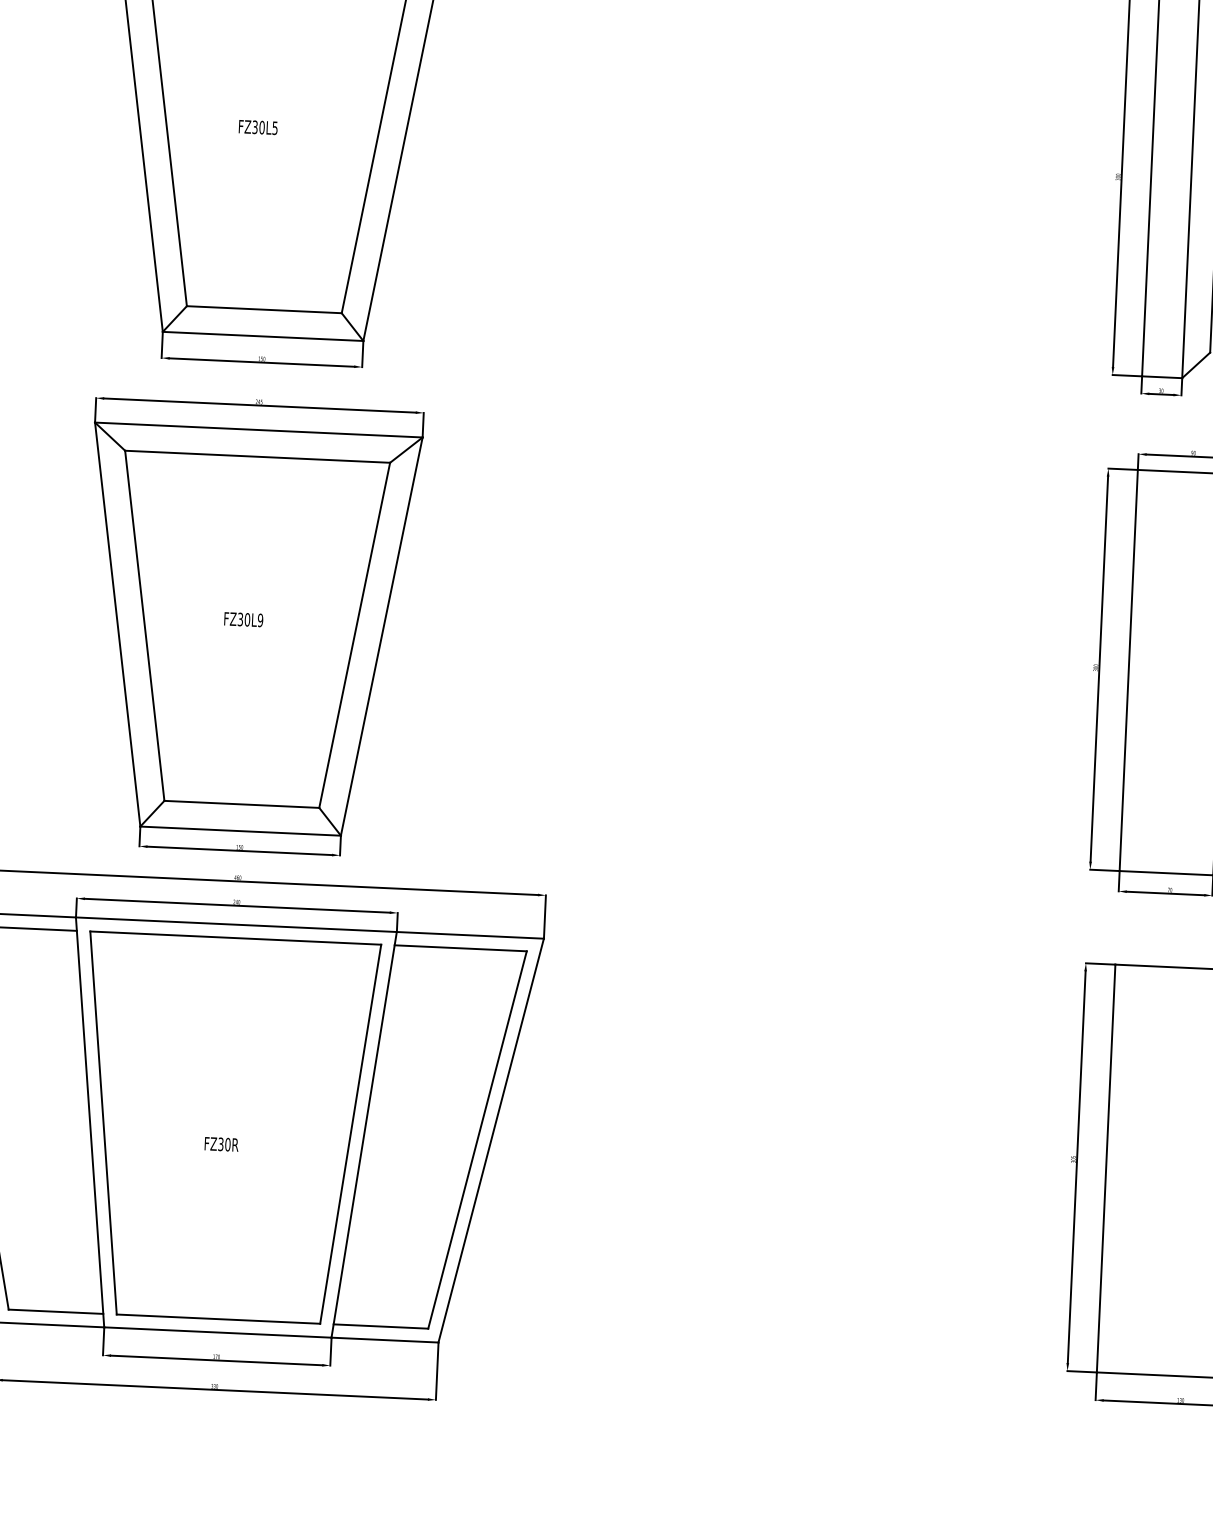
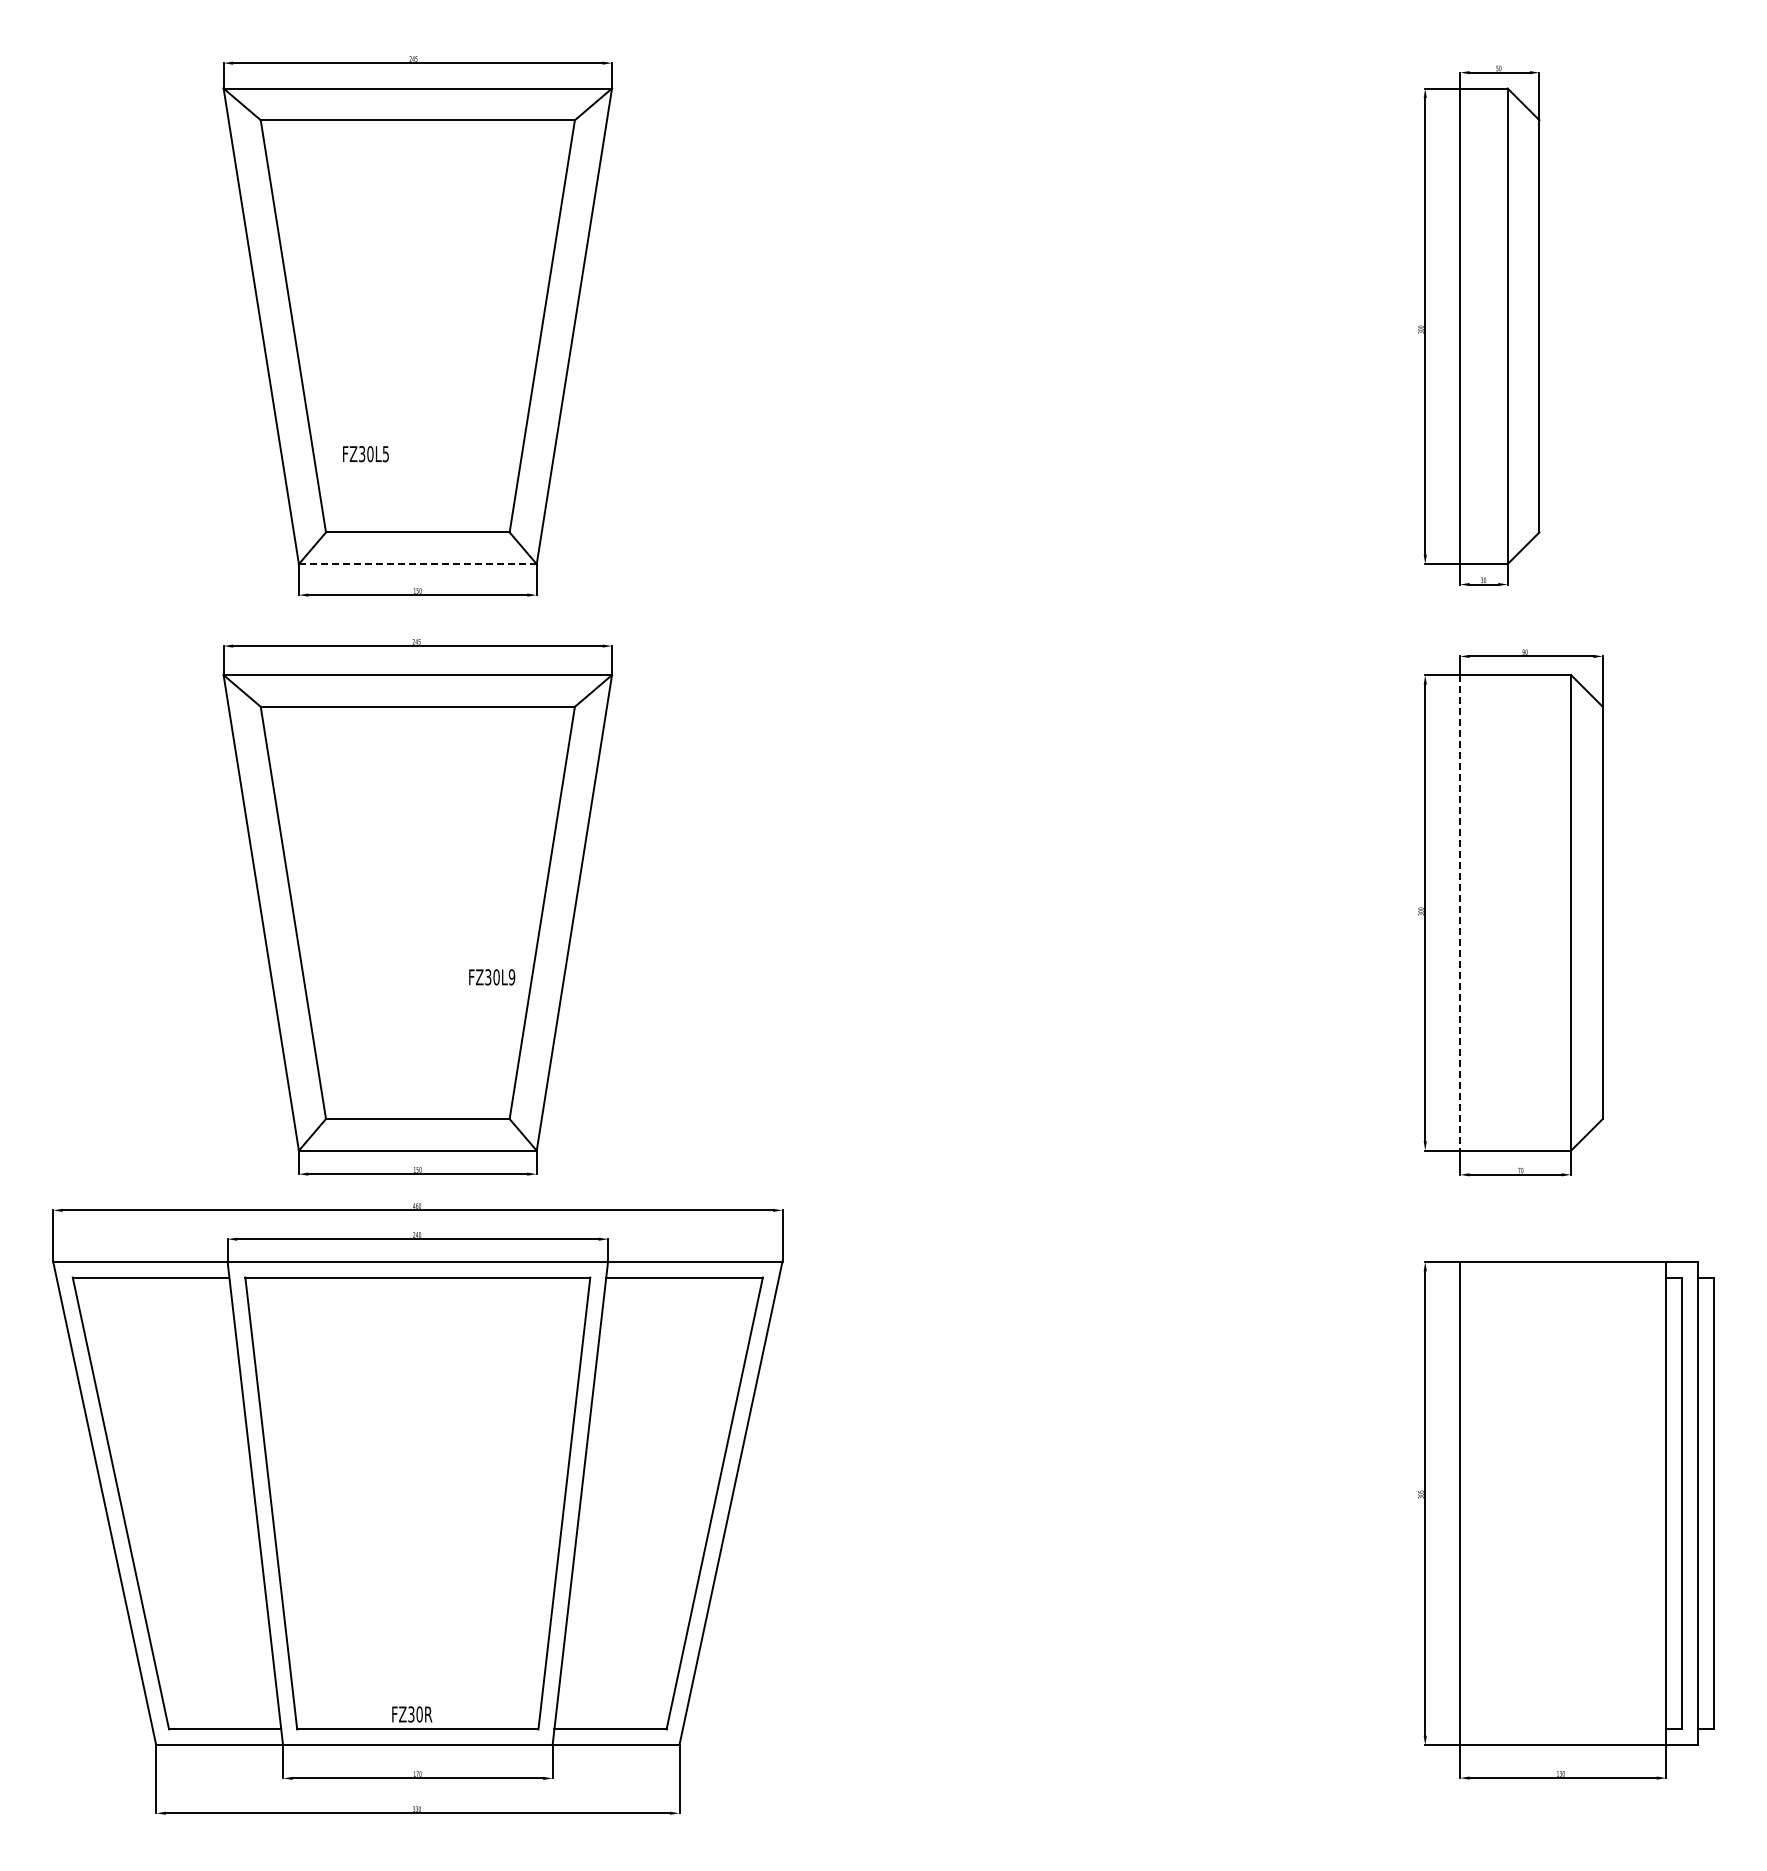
text: (257, 127) -> (365, 454), moved
line: (262, 336) -> (417, 564), solid -> dashed
text: (244, 619) -> (492, 977), moved
line: (1129, 670) -> (1460, 912), solid -> dashed
text: (221, 1144) -> (412, 1714), moved

